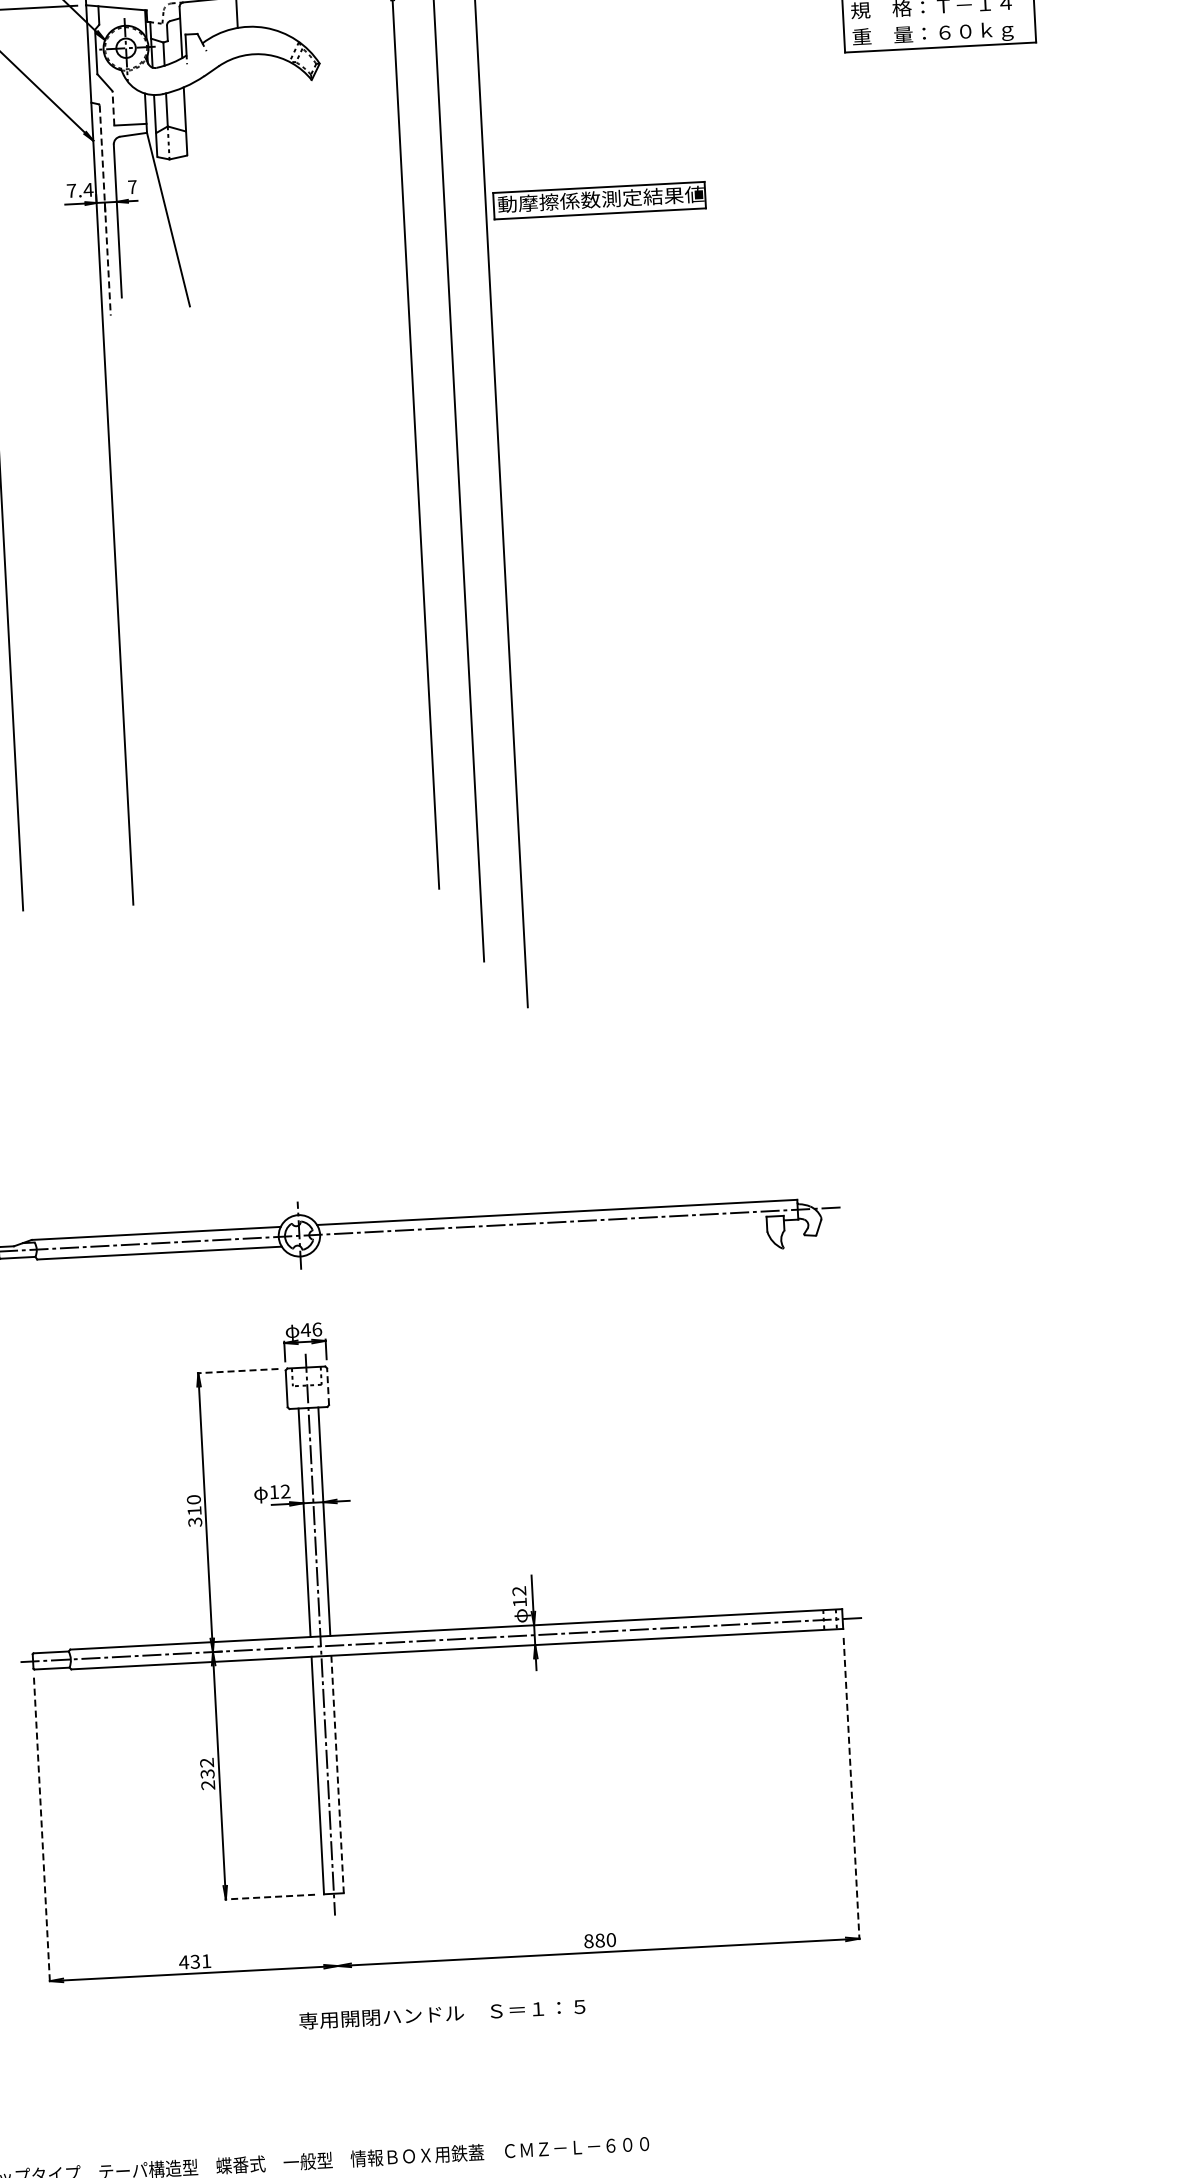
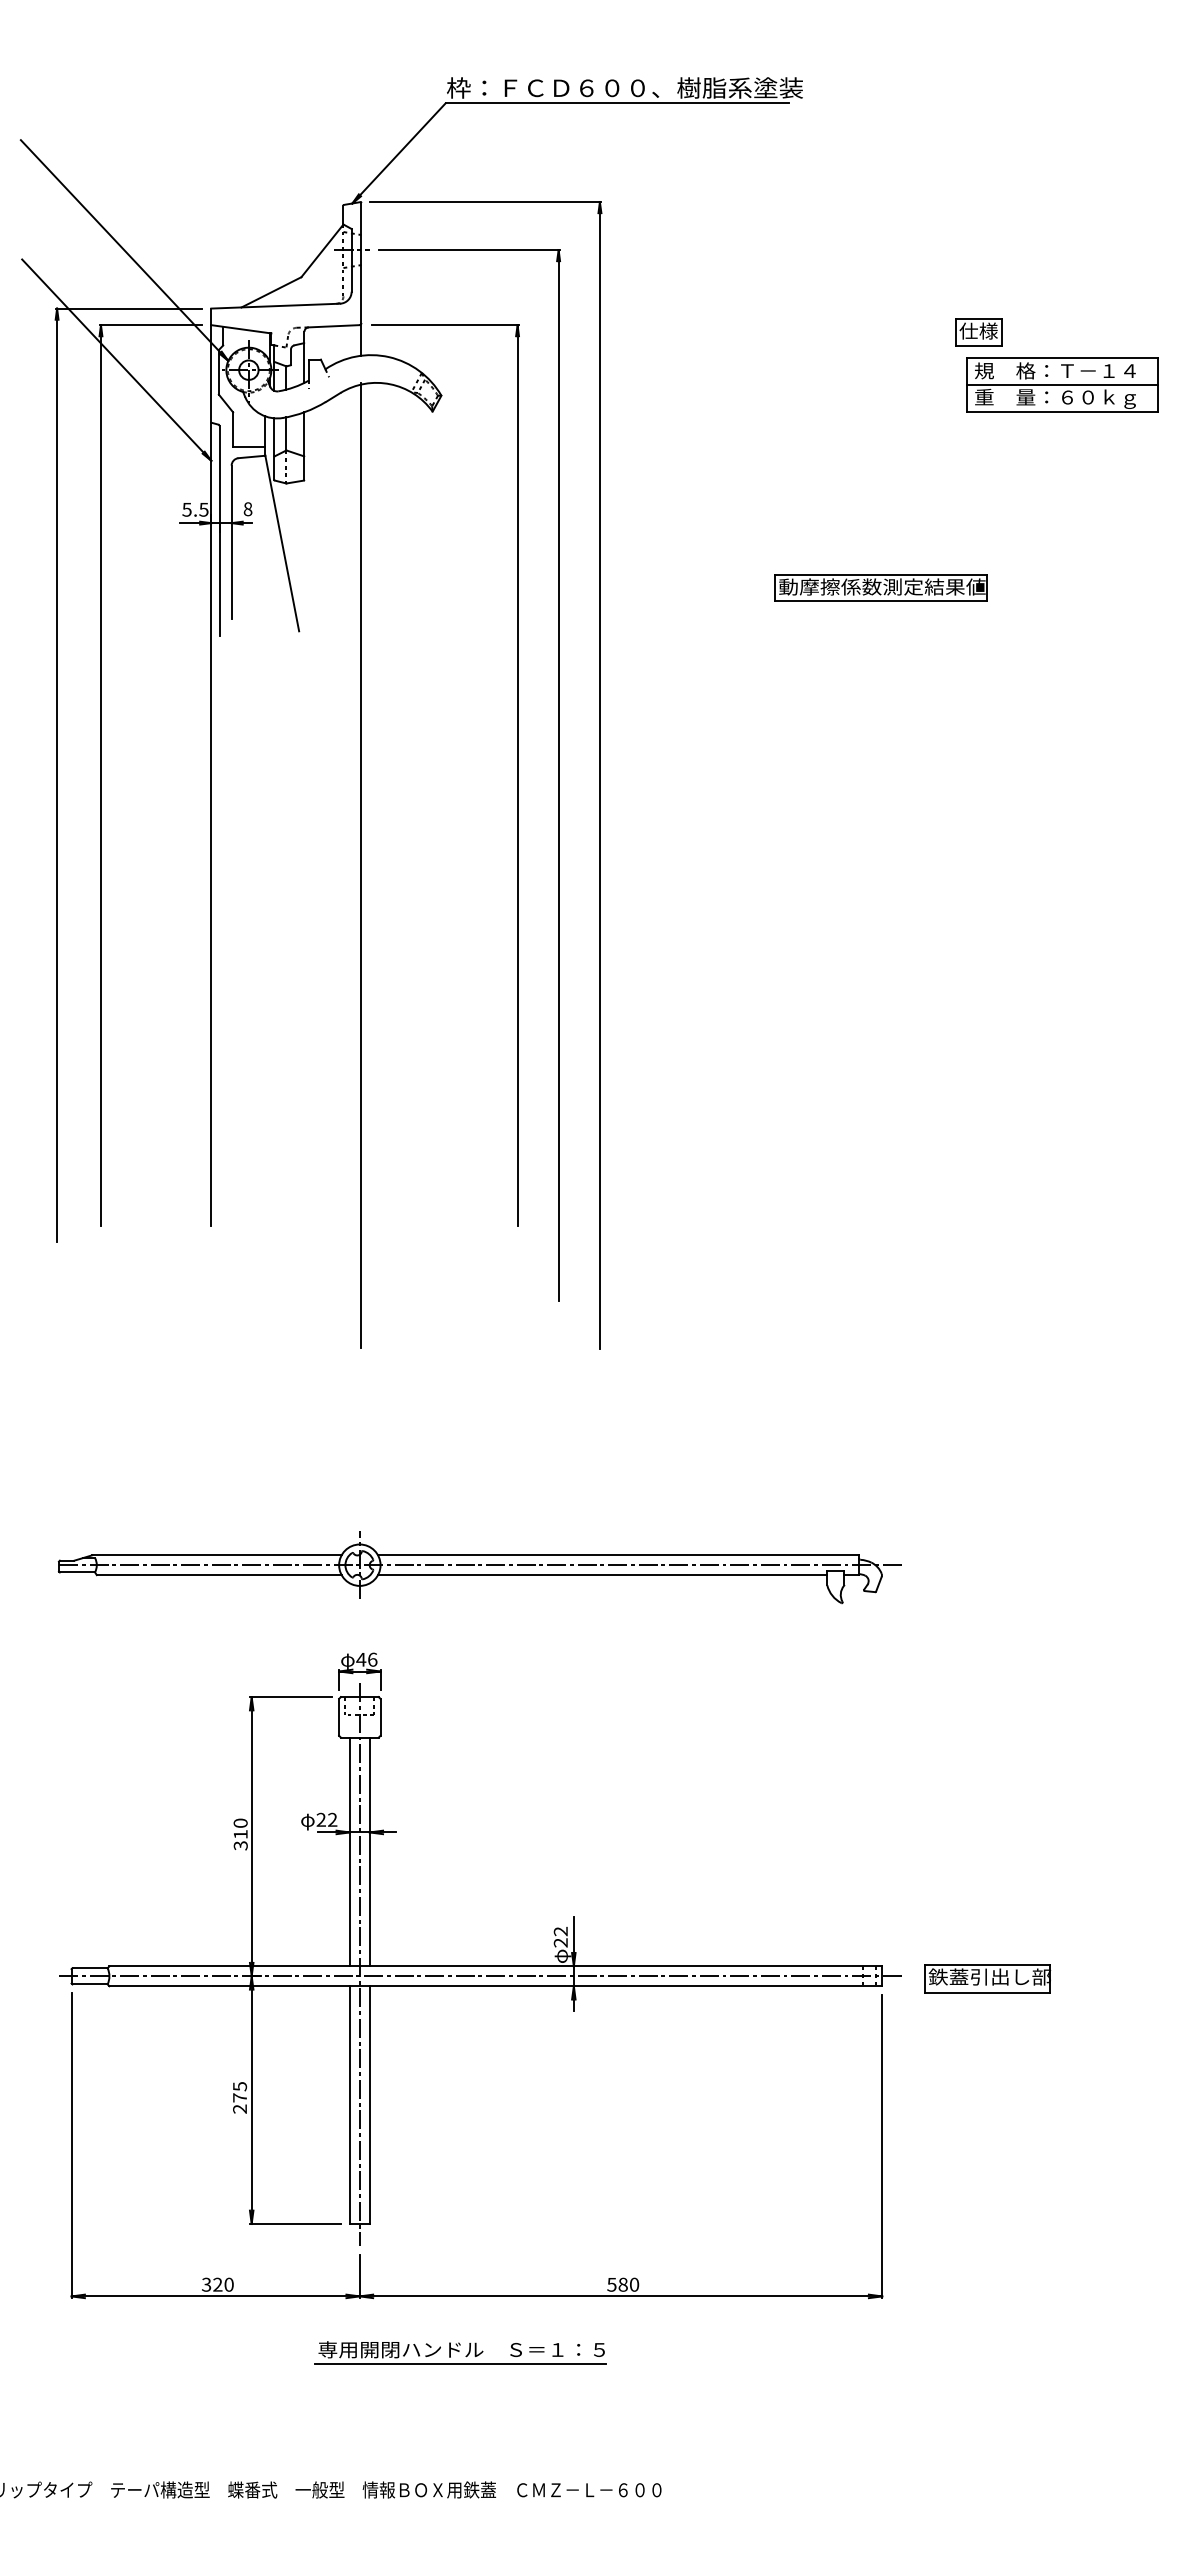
line: (939, 20) -> (1062, 385), added
line: (113, 108) -> (233, 429), dashed -> solid
text: (131, 187) -> (247, 509), 7 -> 8
text: (80, 190) -> (195, 509), 7.4 -> 5.5
part: (599, 200) -> (880, 587), moved
line: (105, 210) -> (219, 531), dashed -> solid
line: (264, 537) -> (361, 865), added
line: (542, 1233) -> (602, 1575), added
line: (238, 1371) -> (291, 1697), dashed -> solid
line: (327, 1385) -> (380, 1716), dashed -> solid
text: (273, 1491) -> (320, 1819), 12 -> 22
text: (519, 1602) -> (560, 1942), 12 -> 22
part: (947, 1615) -> (987, 1978), added
text: (207, 1768) -> (240, 2092), 232 -> 275
line: (337, 1774) -> (369, 2105), dashed -> solid
line: (851, 1789) -> (882, 2147), dashed -> solid
line: (41, 1830) -> (71, 2145), dashed -> solid
line: (269, 1897) -> (295, 2224), dashed -> solid
text: (588, 1940) -> (611, 2284), 880 -> 580
line: (336, 1945) -> (359, 2275), added
text: (194, 1961) -> (217, 2284), 431 -> 320
line: (441, 2027) -> (460, 2363), added

